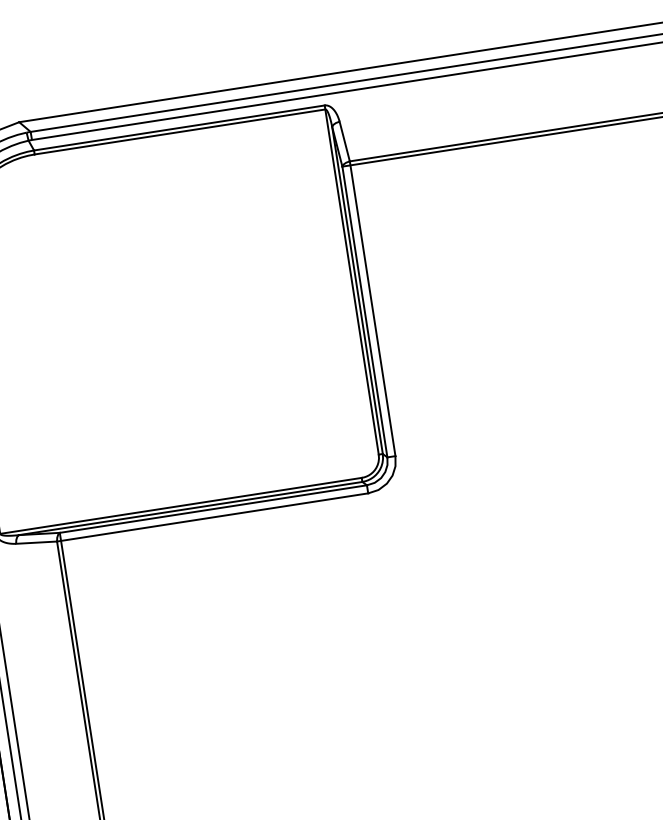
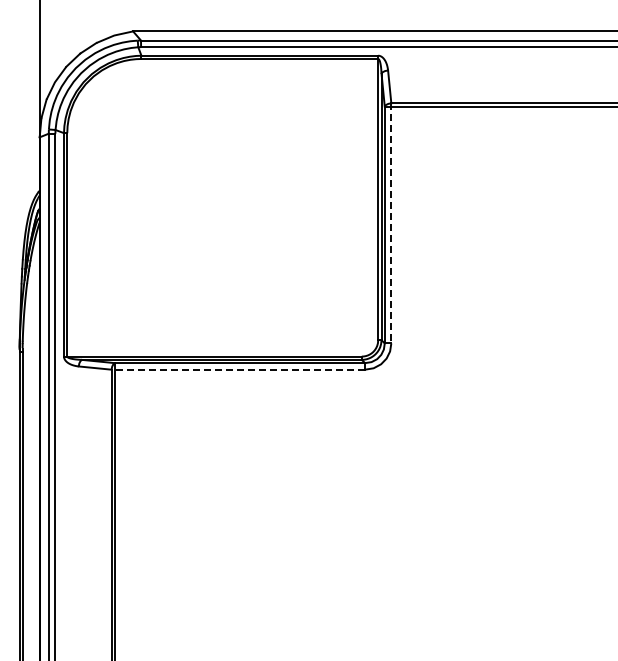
line: (372, 308) -> (391, 223), solid -> dashed
line: (212, 517) -> (238, 369), solid -> dashed

